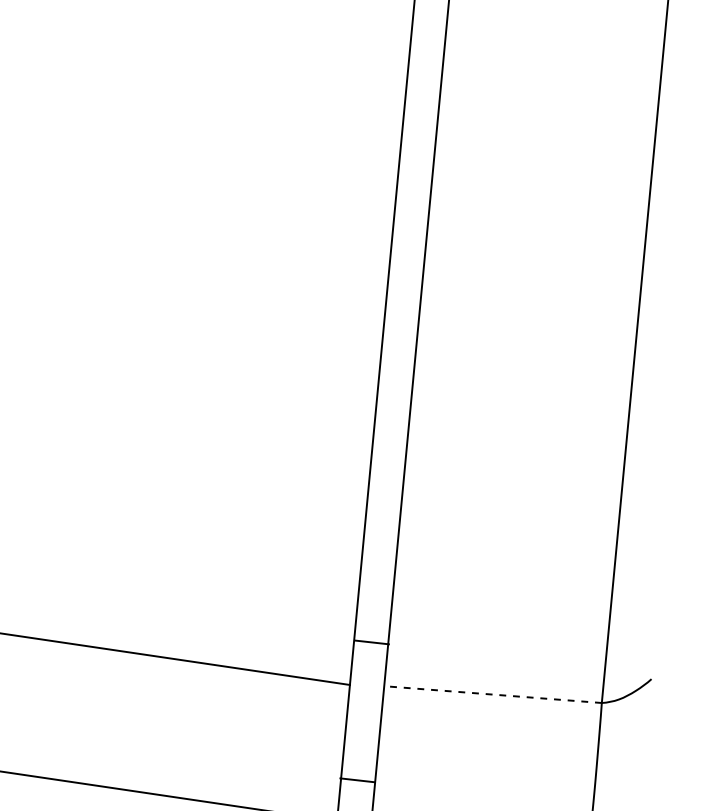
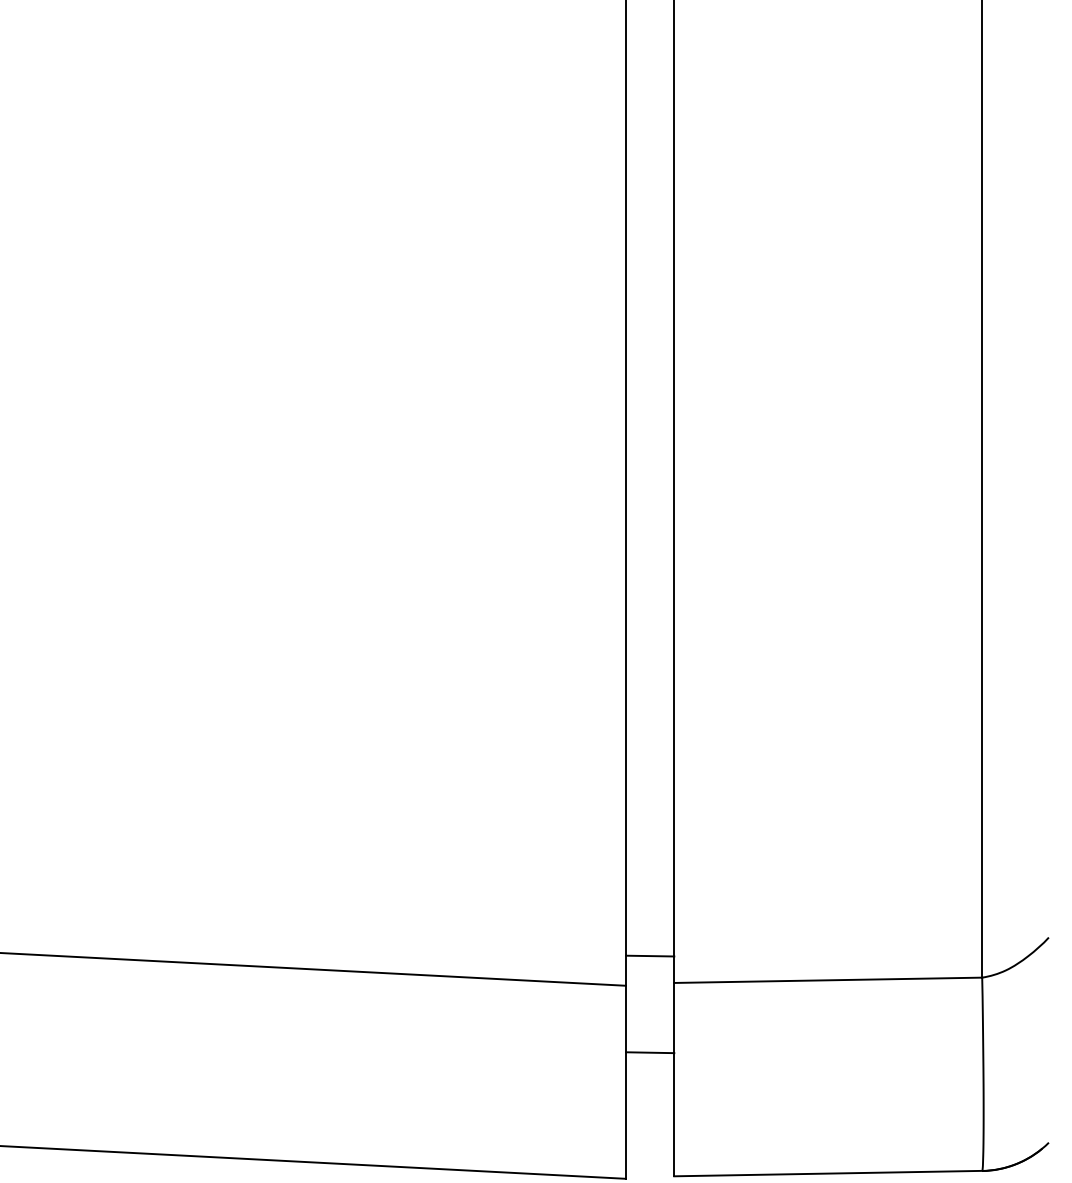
line: (371, 641) -> (649, 955), moved
line: (493, 694) -> (828, 980), dashed -> solid
line: (356, 780) -> (649, 1052), moved

